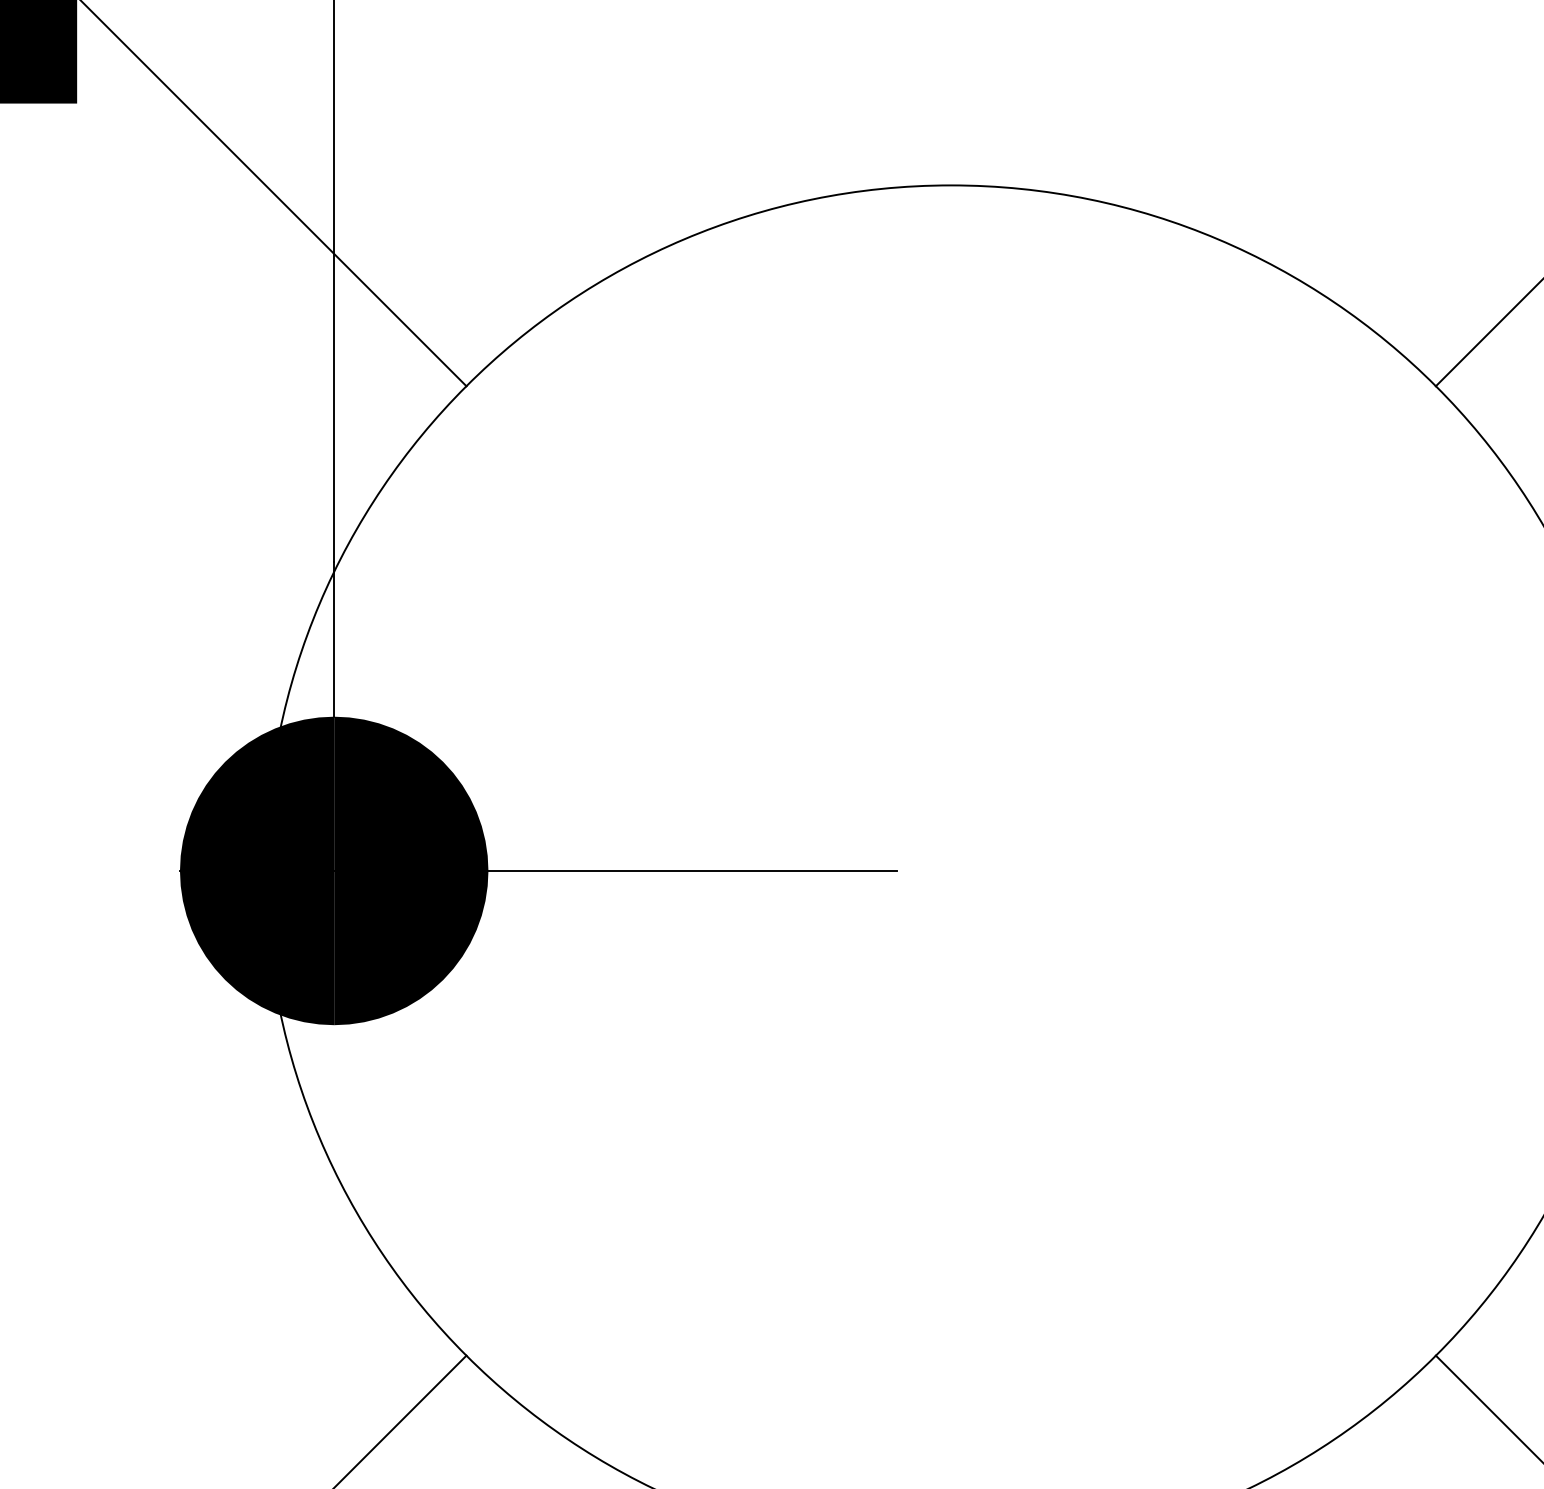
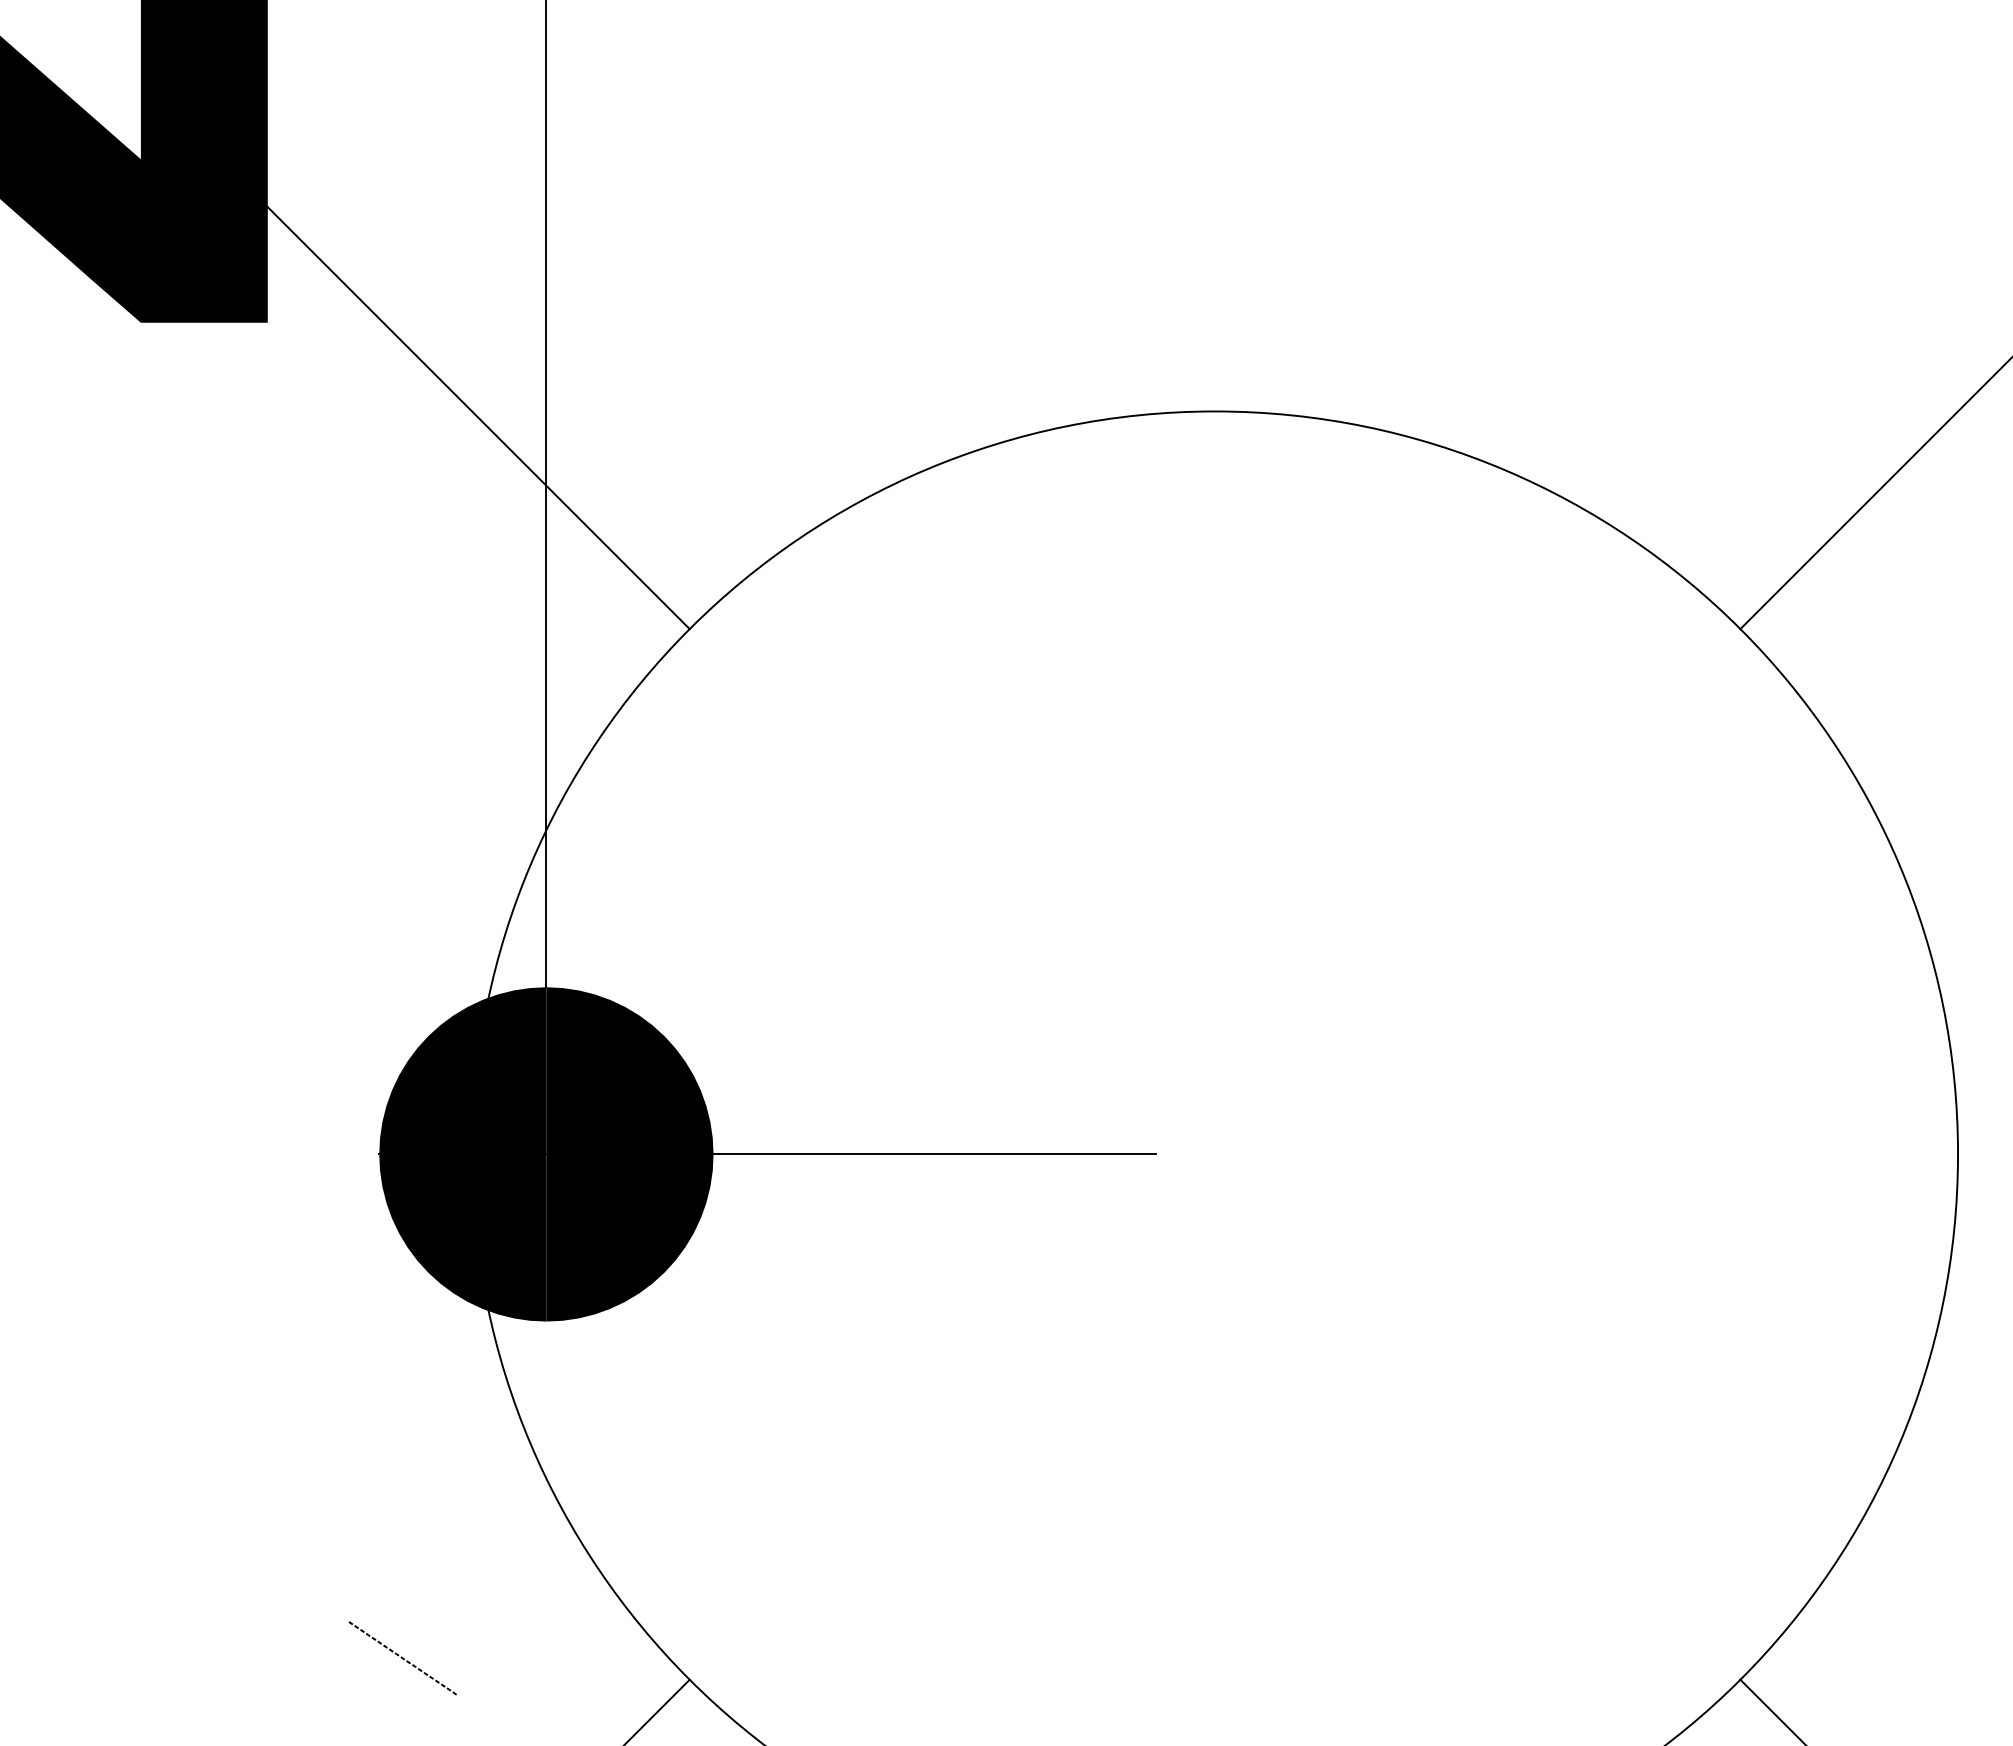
part: (201, 1336) -> (402, 1658), added

